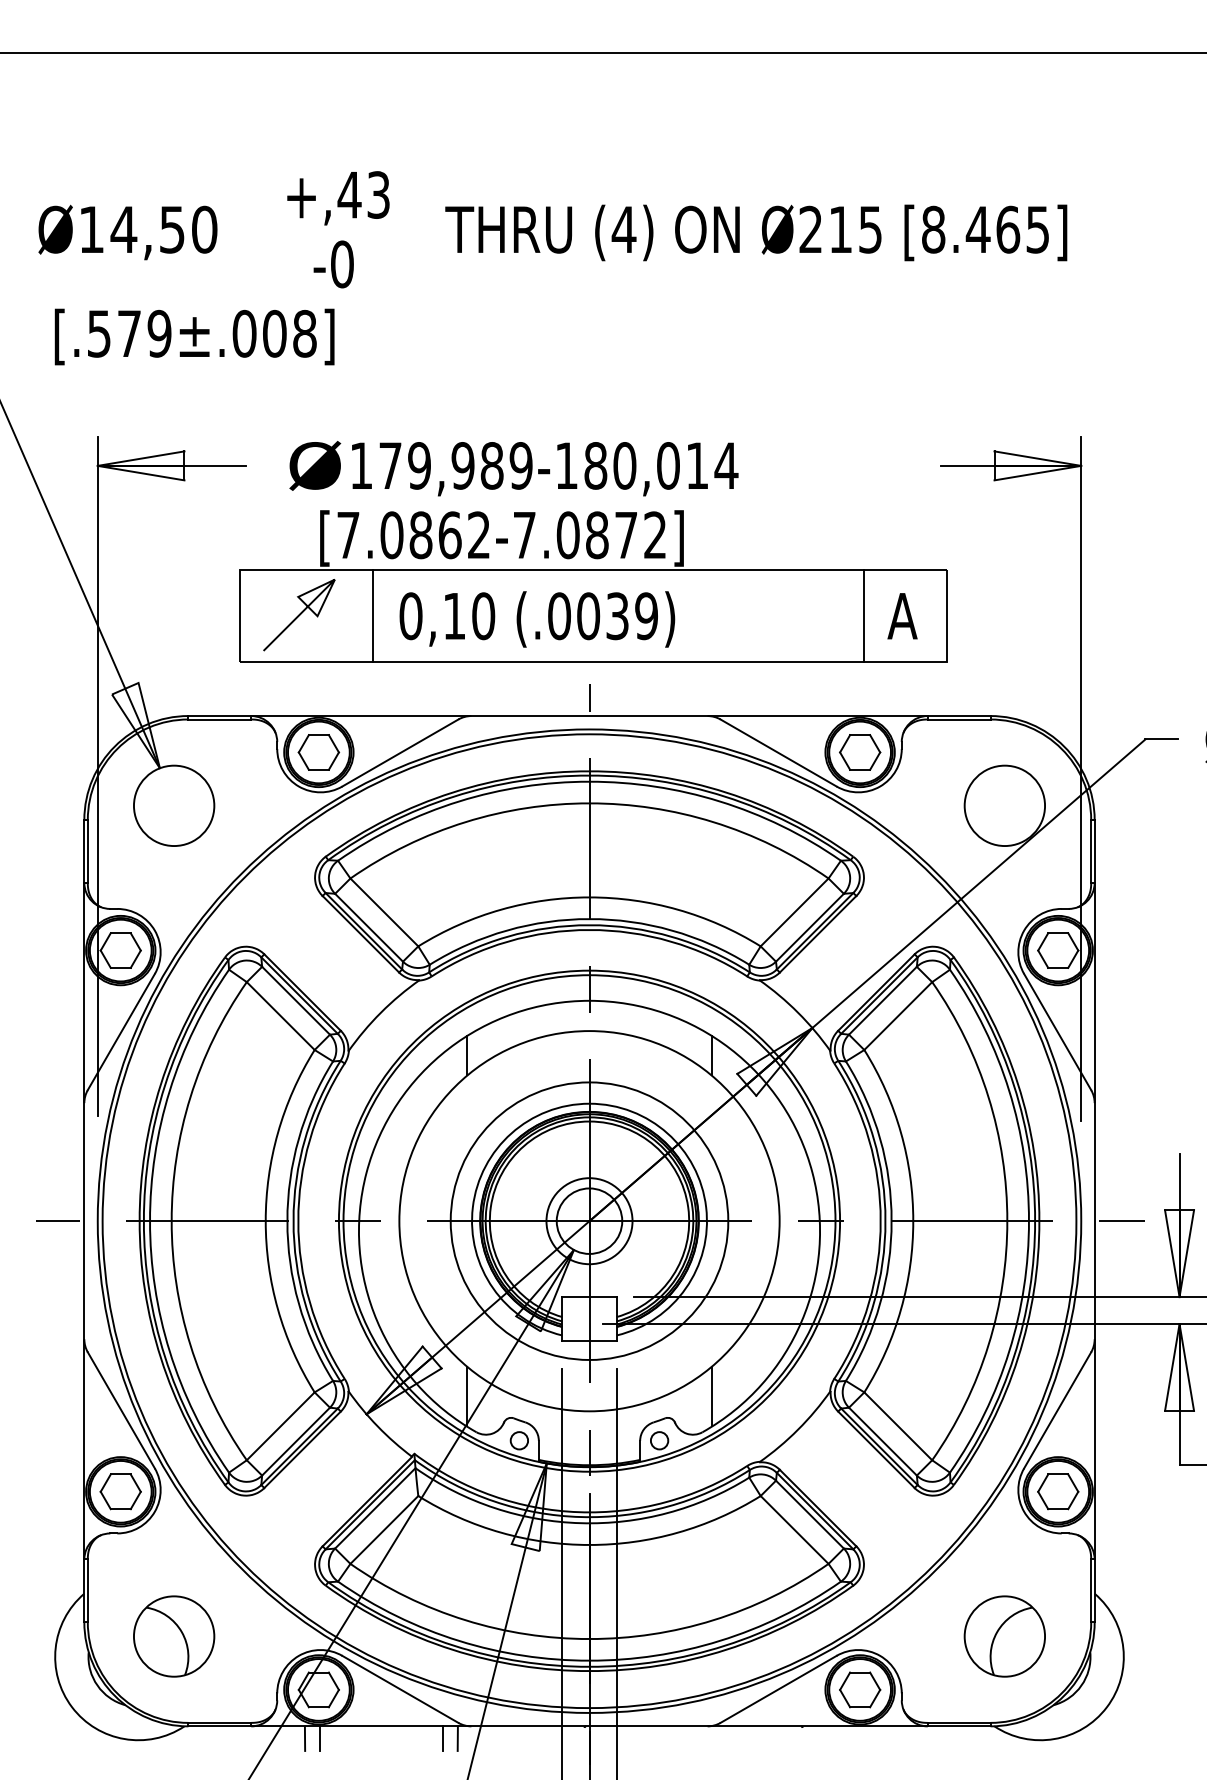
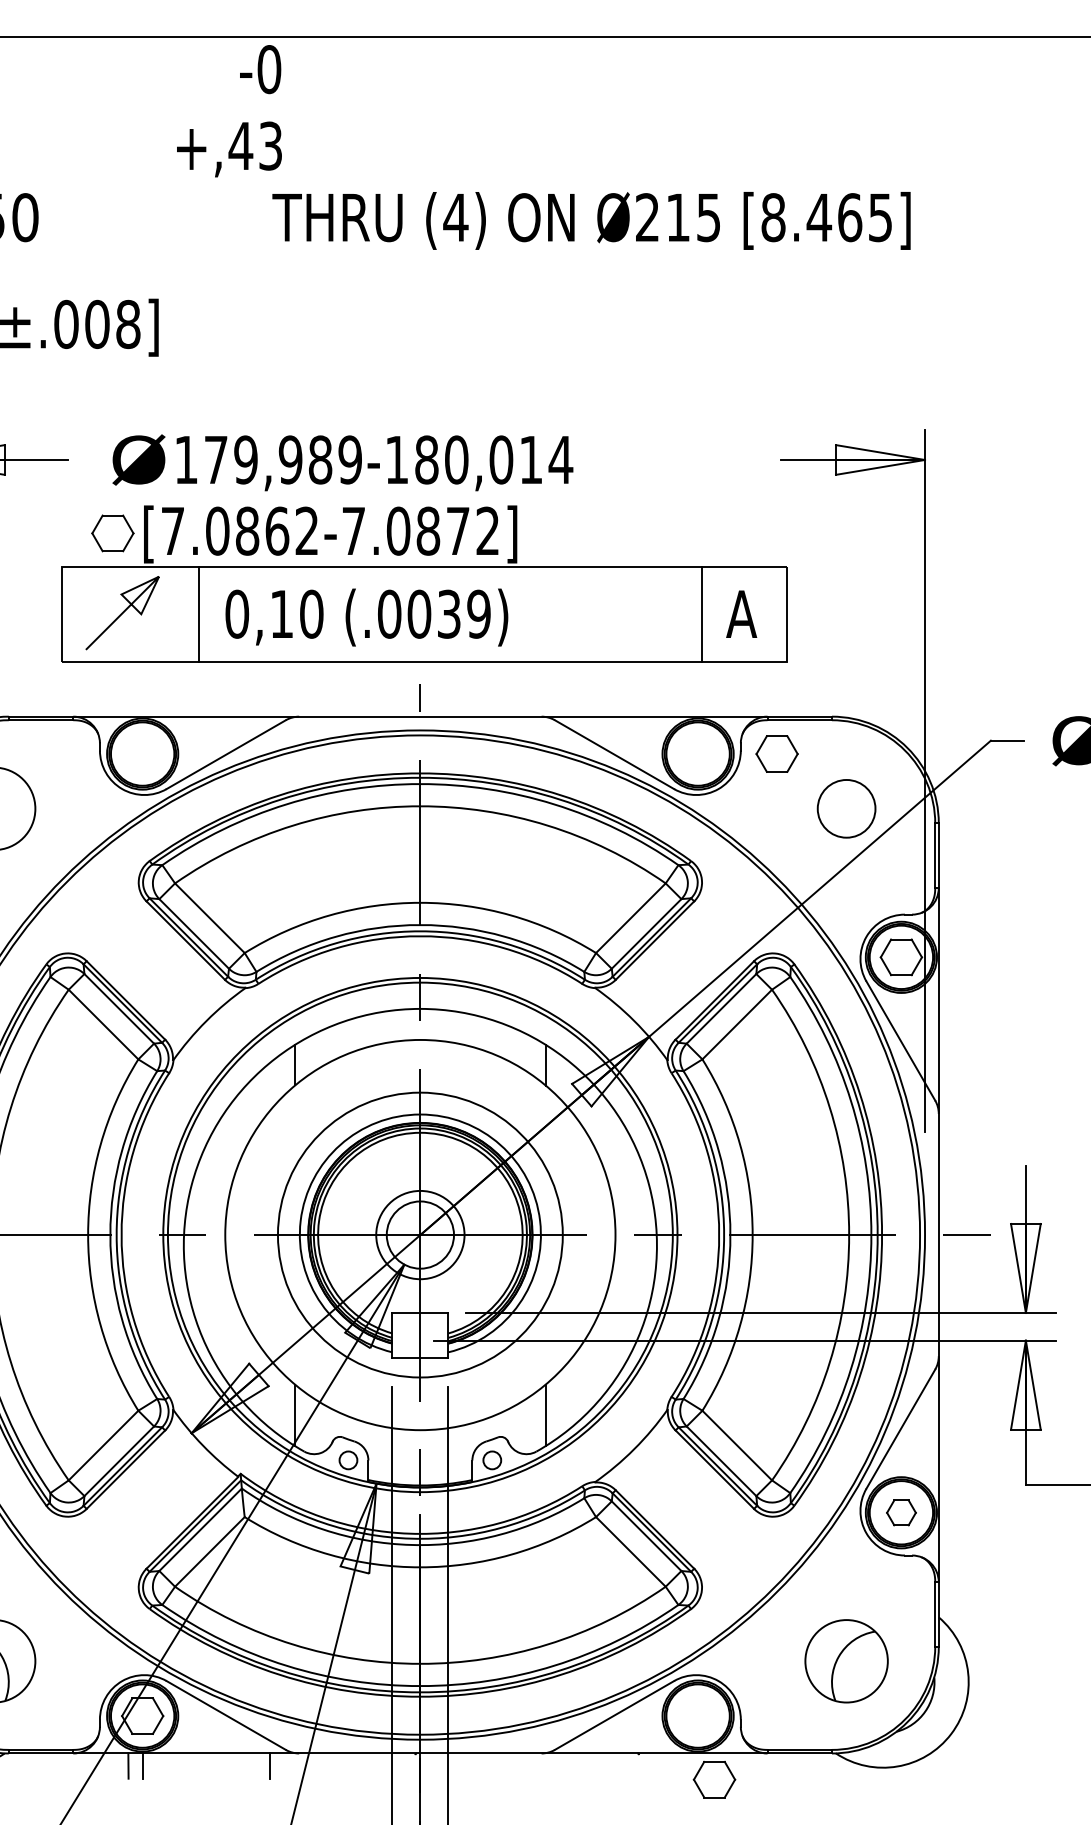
text: (338, 198) -> (229, 149), moved
text: (333, 264) -> (260, 69), moved
part: (318, 752) -> (112, 533), moved
part: (860, 752) -> (777, 754), moved
circle: (1004, 805) -> (846, 808), size x0.7
part: (1058, 1491) -> (901, 1512), size x0.7
part: (860, 1689) -> (714, 1779), moved
line: (457, 1738) -> (284, 1765), removed

